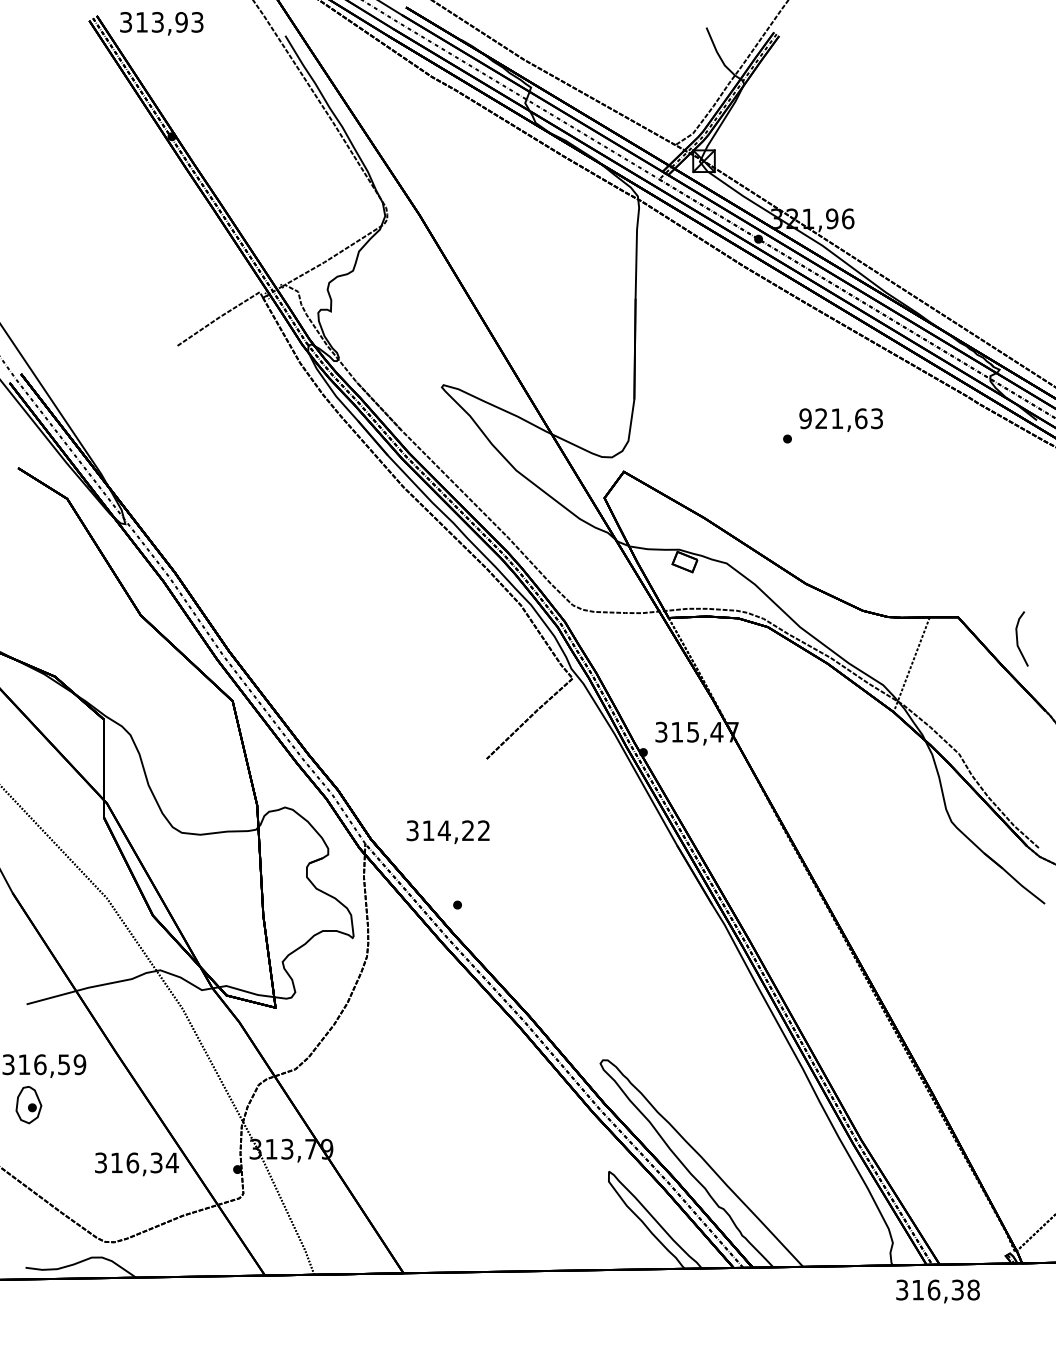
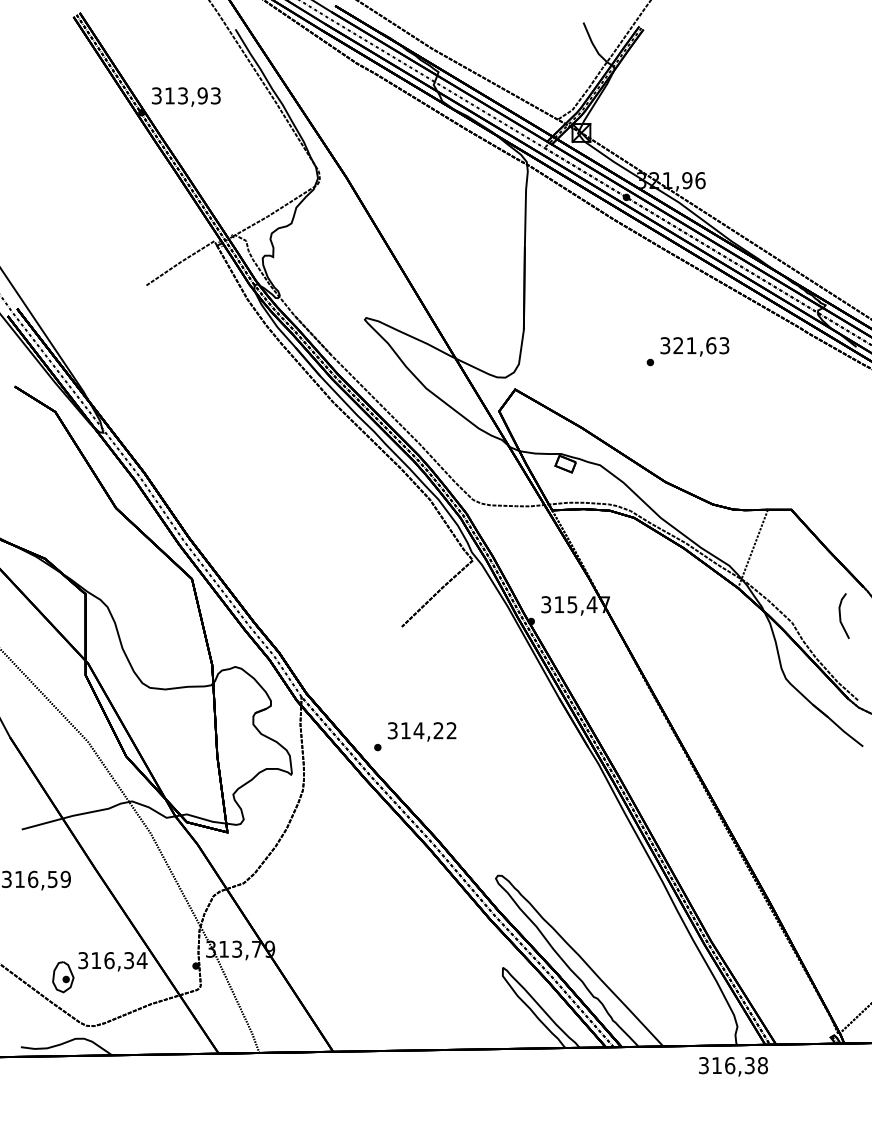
text: (161, 23) -> (186, 96), moved
text: (805, 418) -> (665, 345), 921,63 -> 321,63
line: (1018, 640) -> (841, 617), moved
text: (447, 832) -> (421, 732), moved
part: (28, 1105) -> (62, 977), moved
text: (937, 1291) -> (733, 1066), moved

